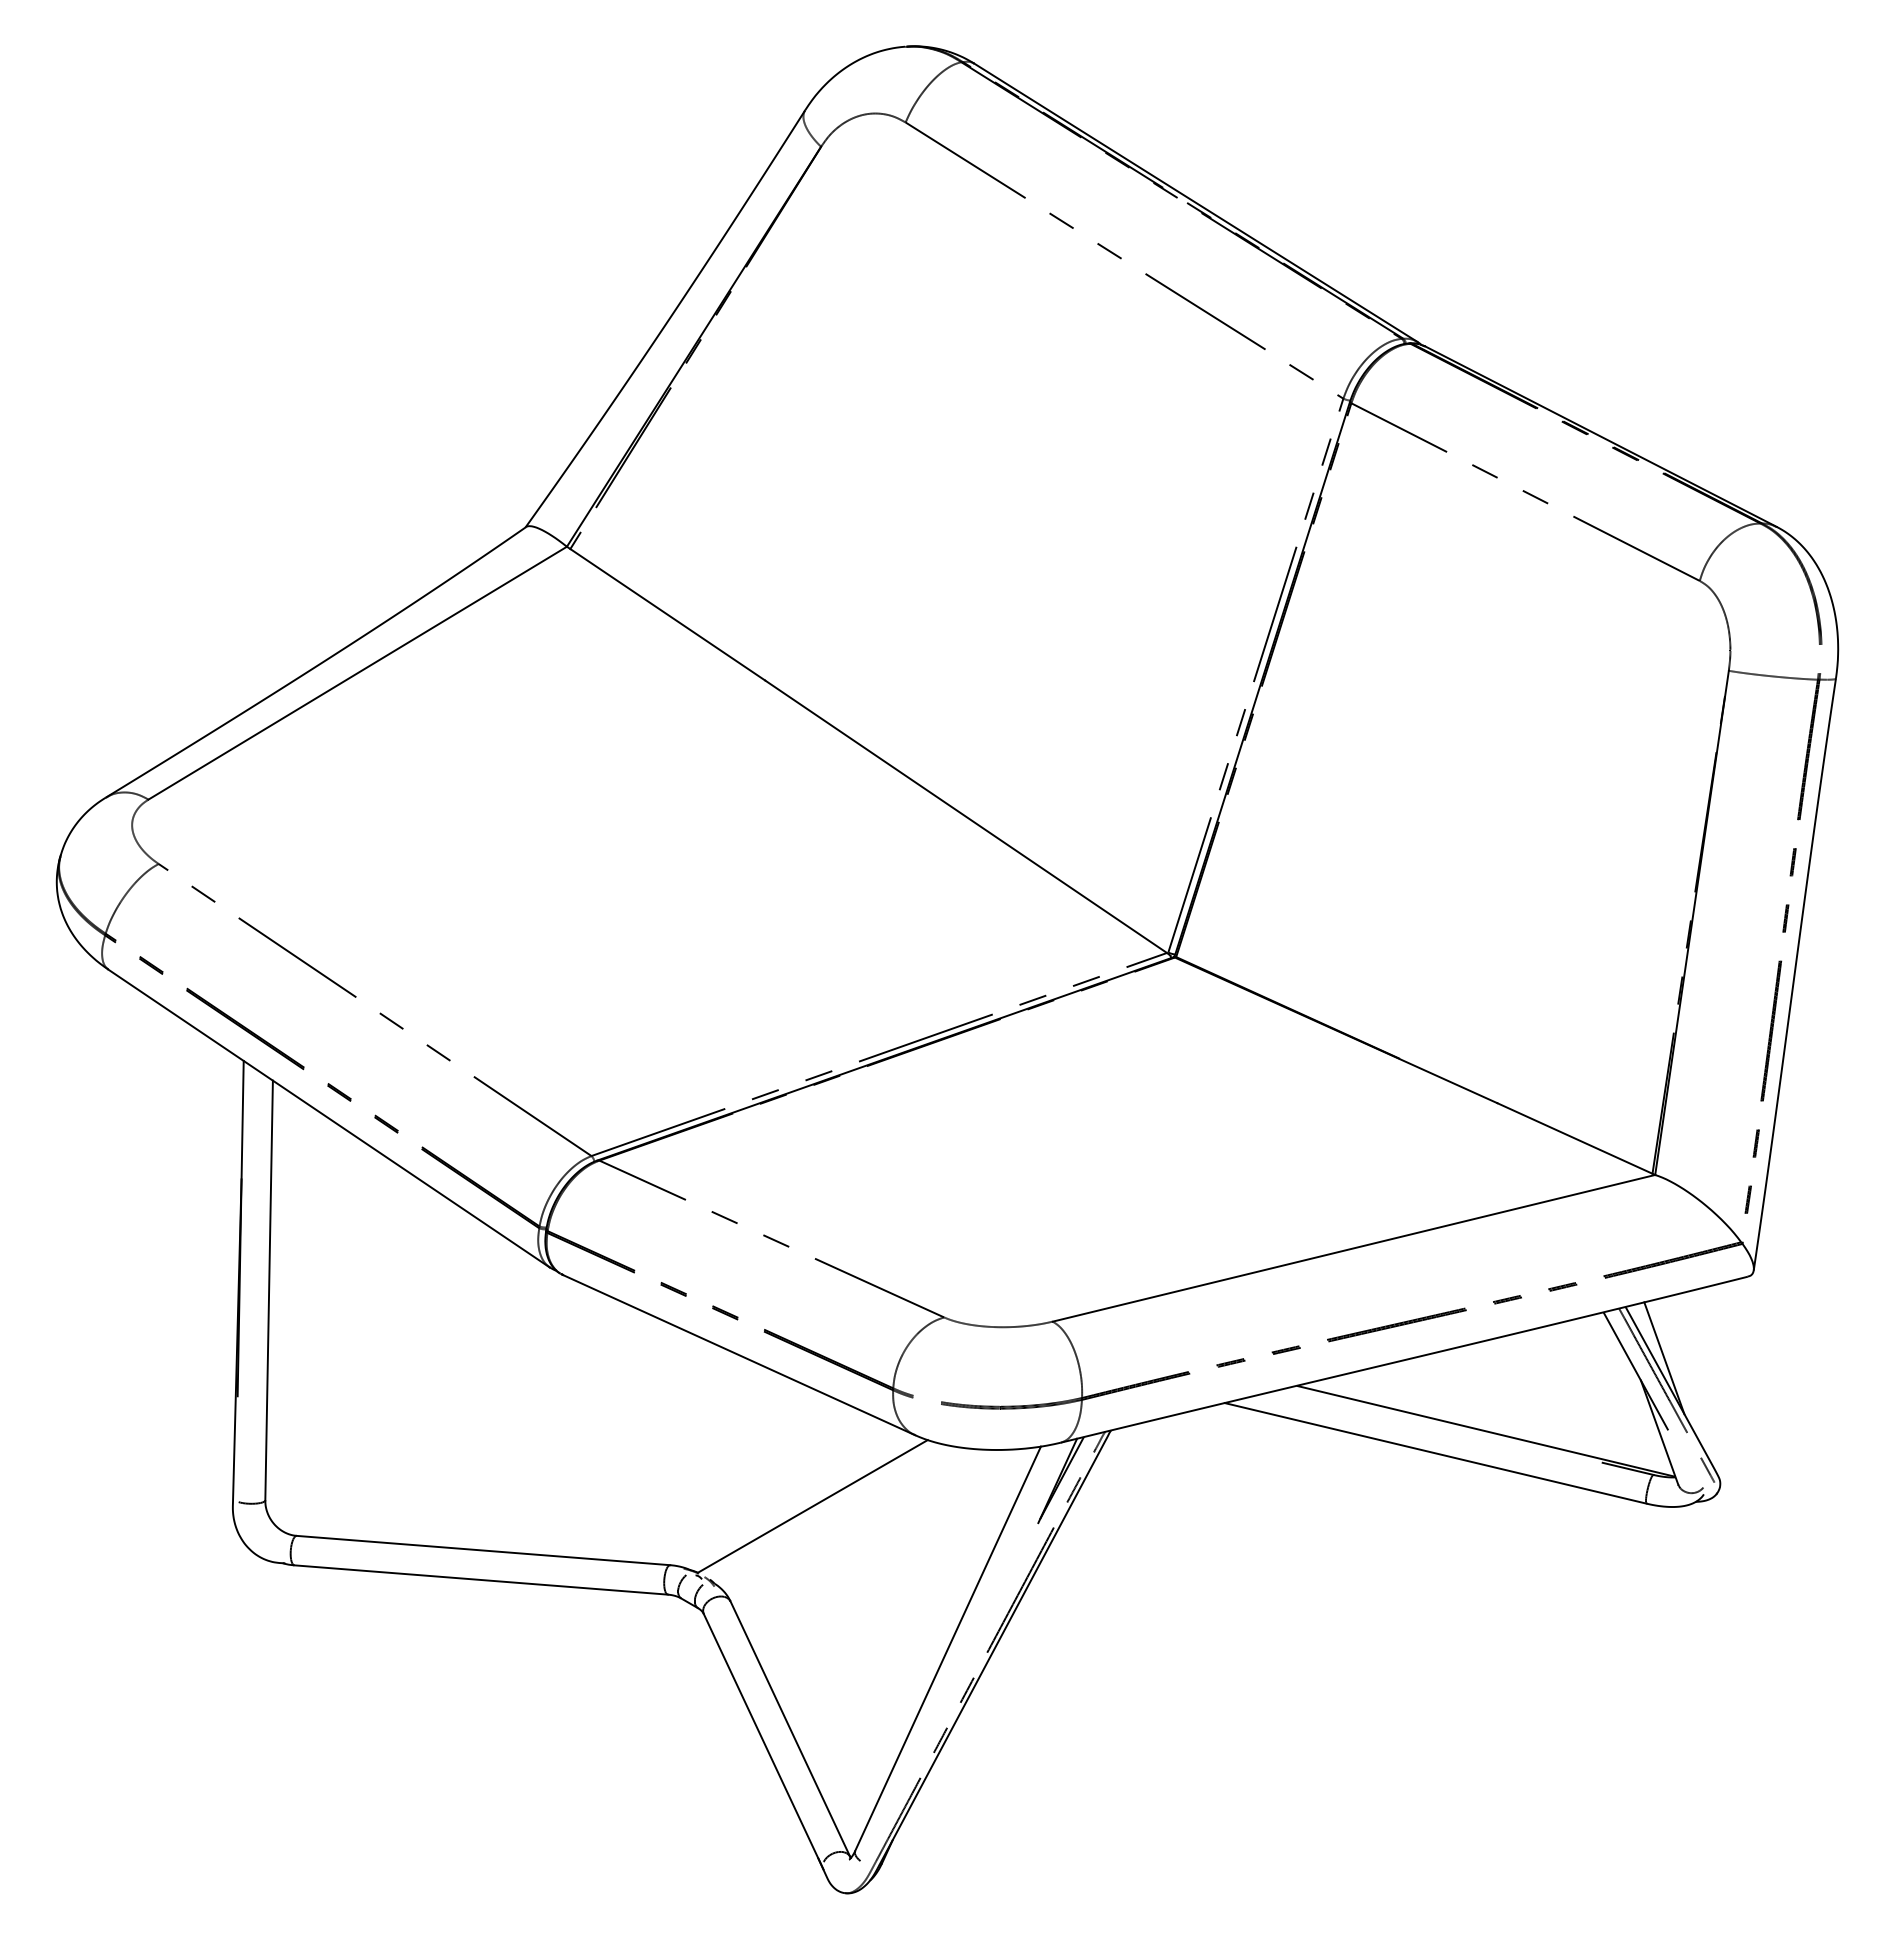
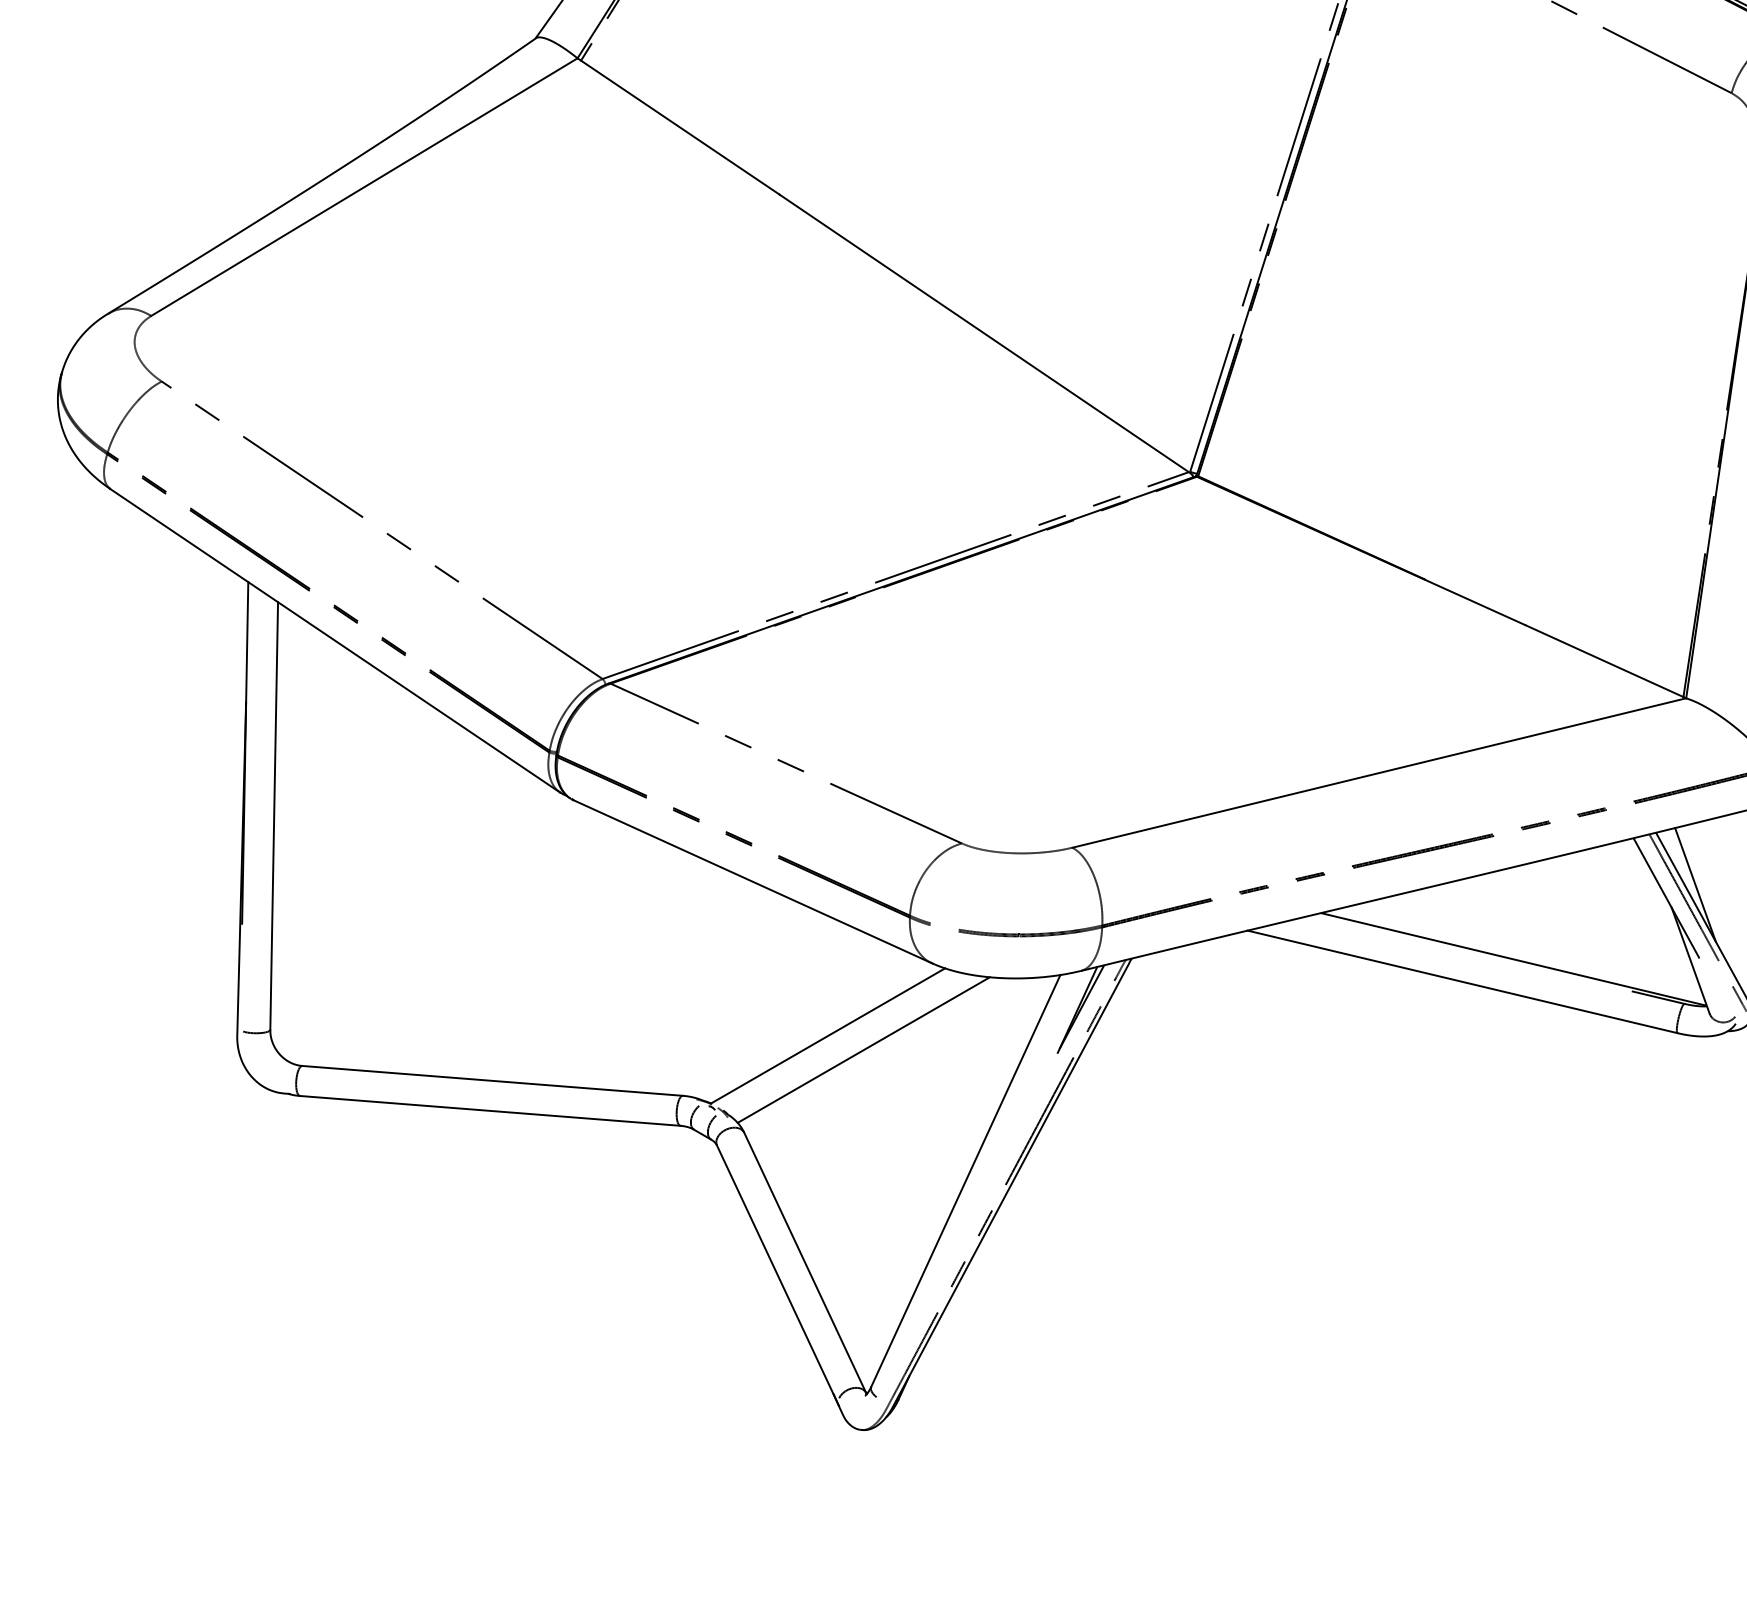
line: (847, 1519) -> (863, 1049), added

